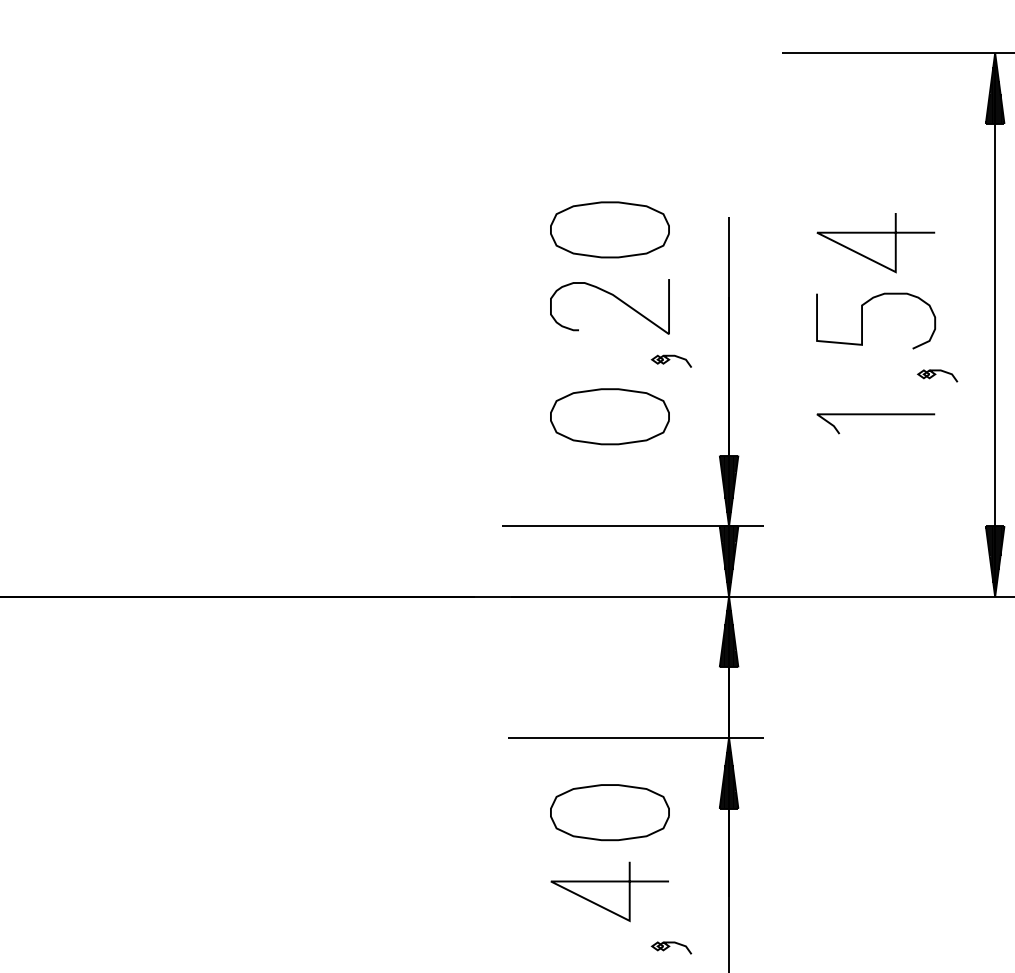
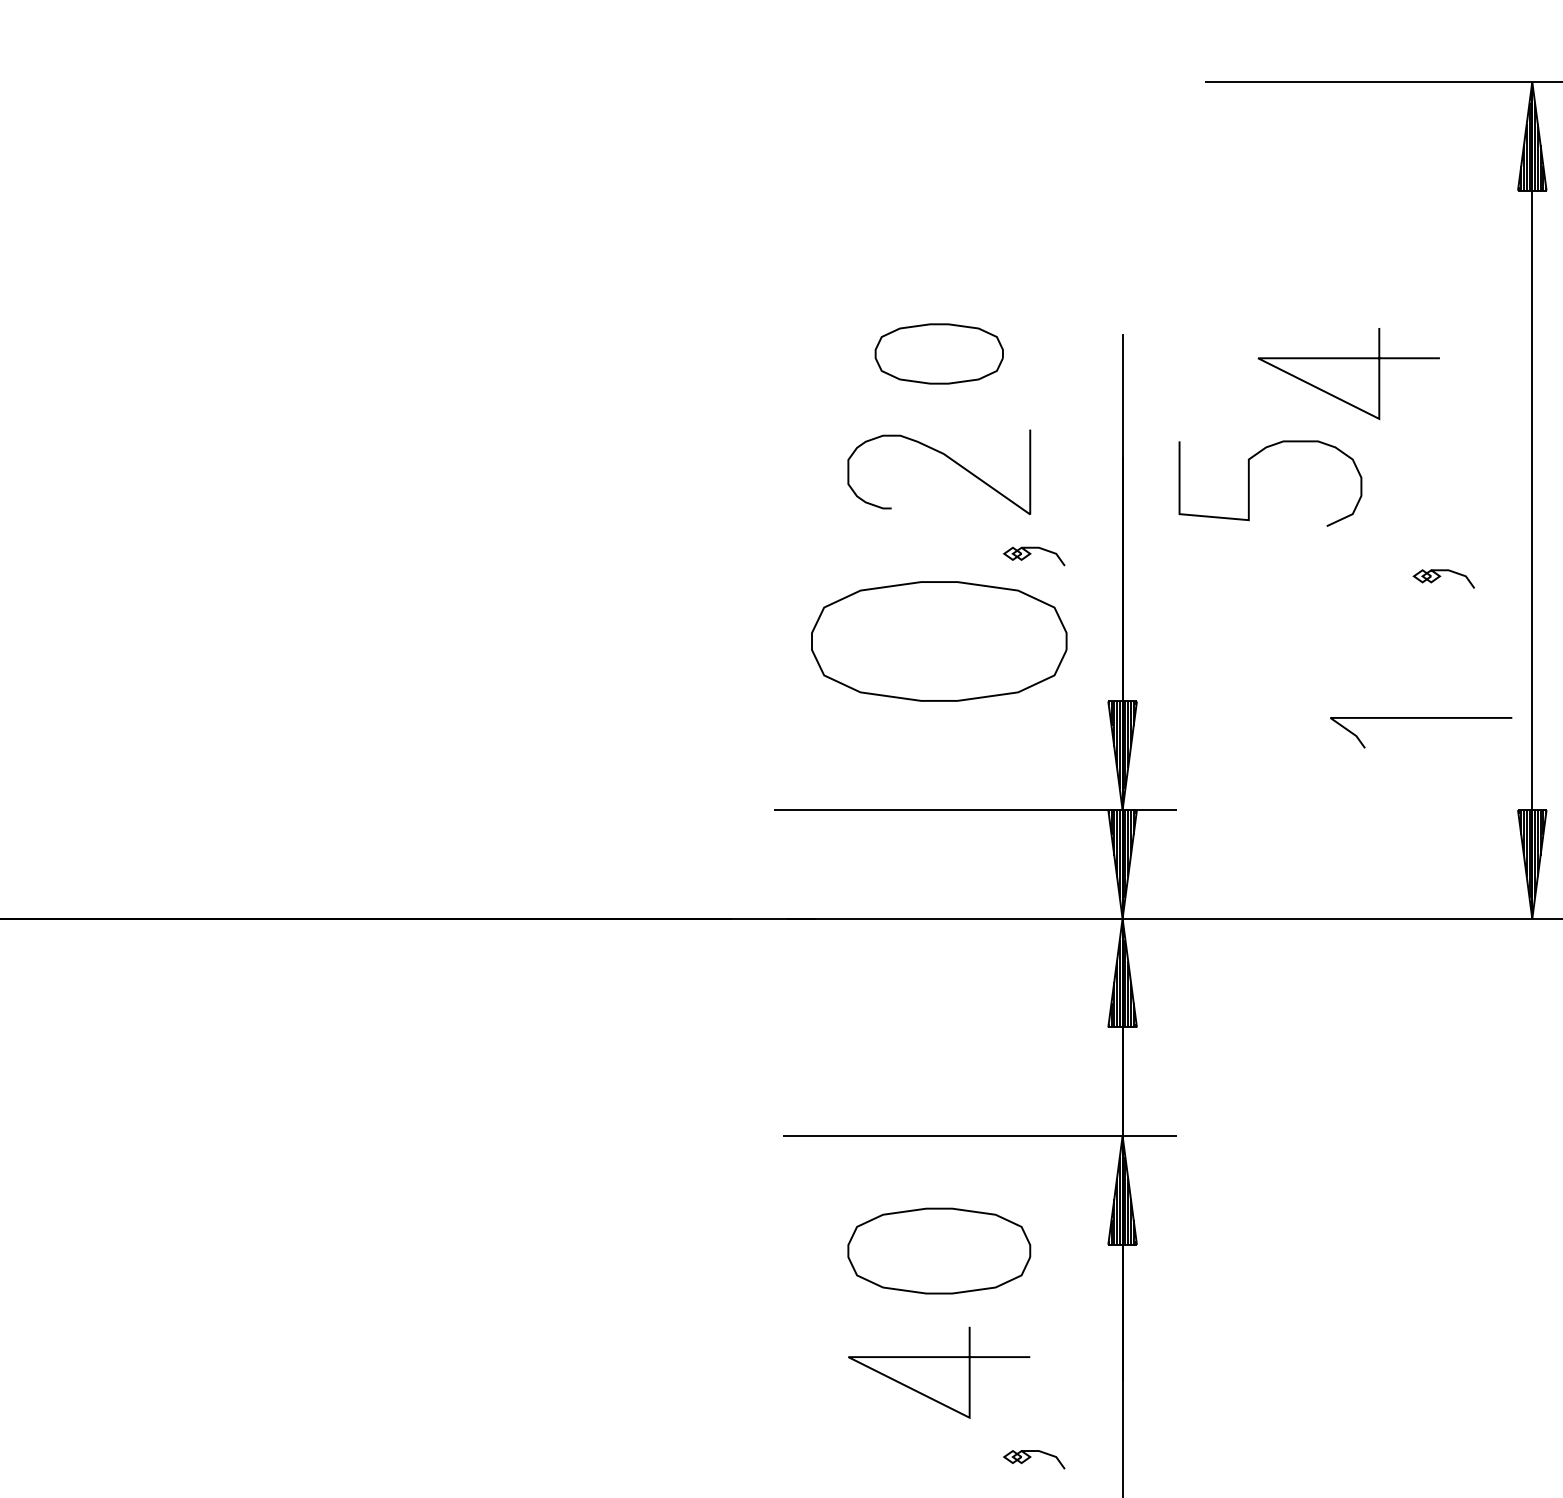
part: (609, 229) -> (938, 353), size x0.7
curve: (862, 320) -> (1249, 482), moved
line: (875, 415) -> (1420, 719), moved
part: (609, 416) -> (938, 641), size x1.4

